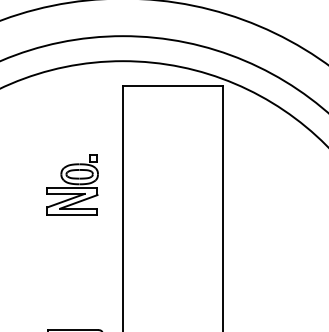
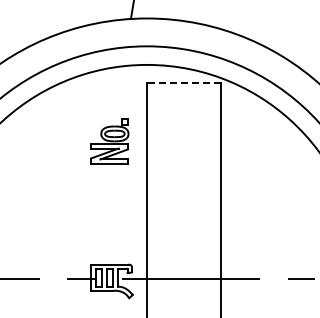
line: (172, 86) -> (183, 83), solid -> dashed
part: (72, 184) -> (109, 141), moved

